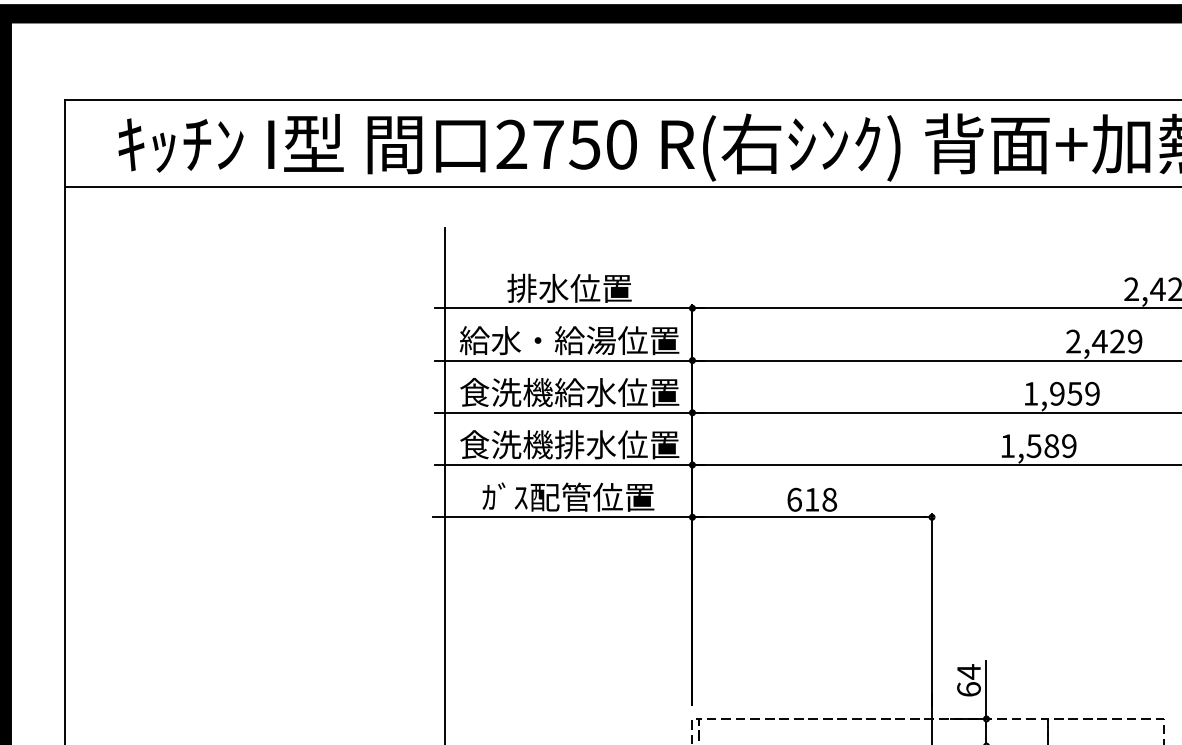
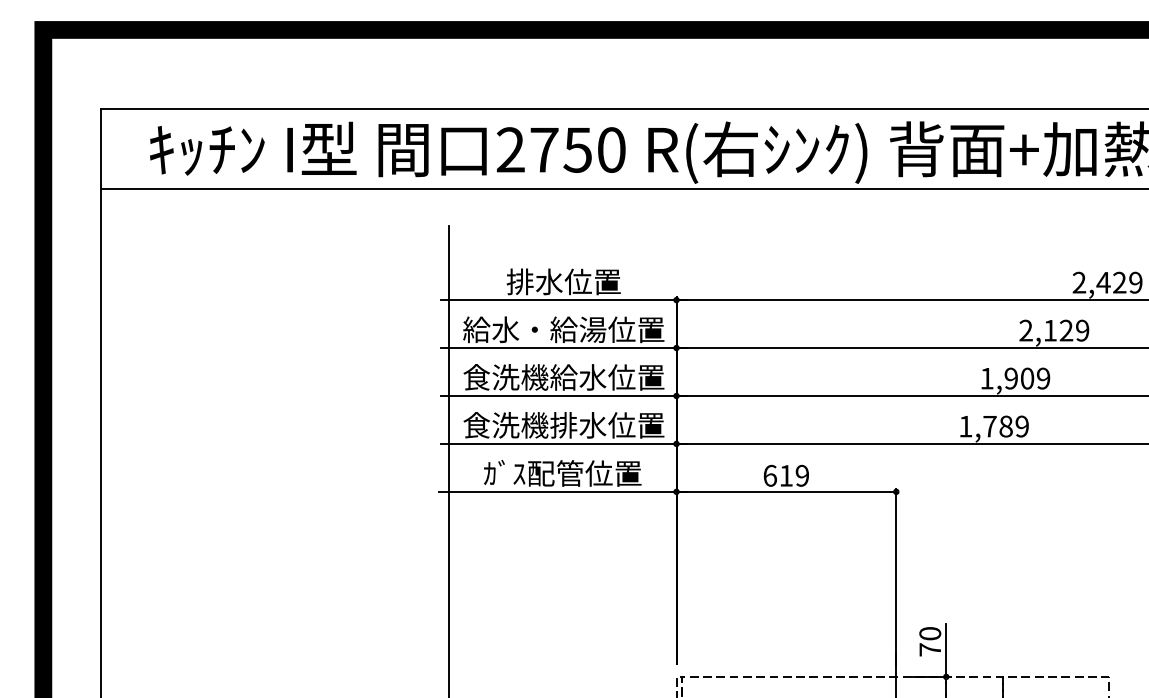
text: (1100, 341) -> (1050, 330), 2,429 -> 2,129
text: (1075, 393) -> (1027, 378), 1,959 -> 1,909
text: (1033, 446) -> (989, 426), 1,589 -> 1,789
text: (829, 499) -> (802, 475), 618 -> 619
text: (969, 680) -> (930, 641), 64 -> 70

